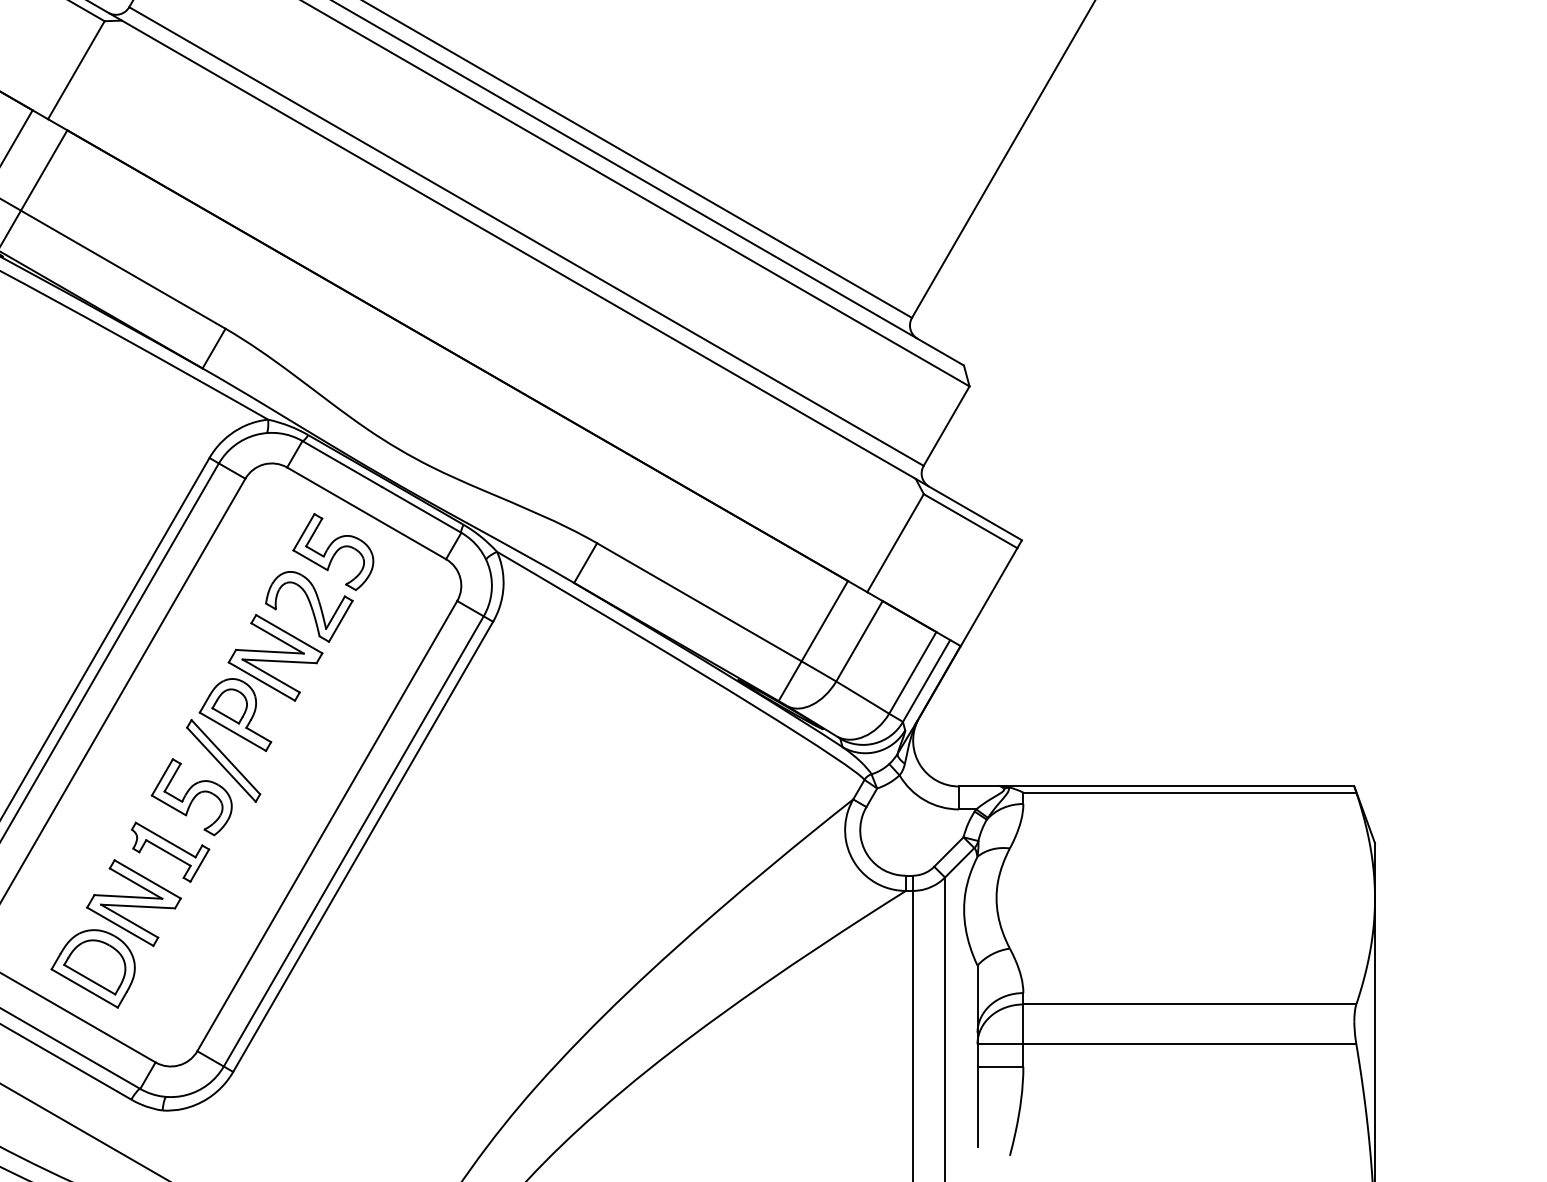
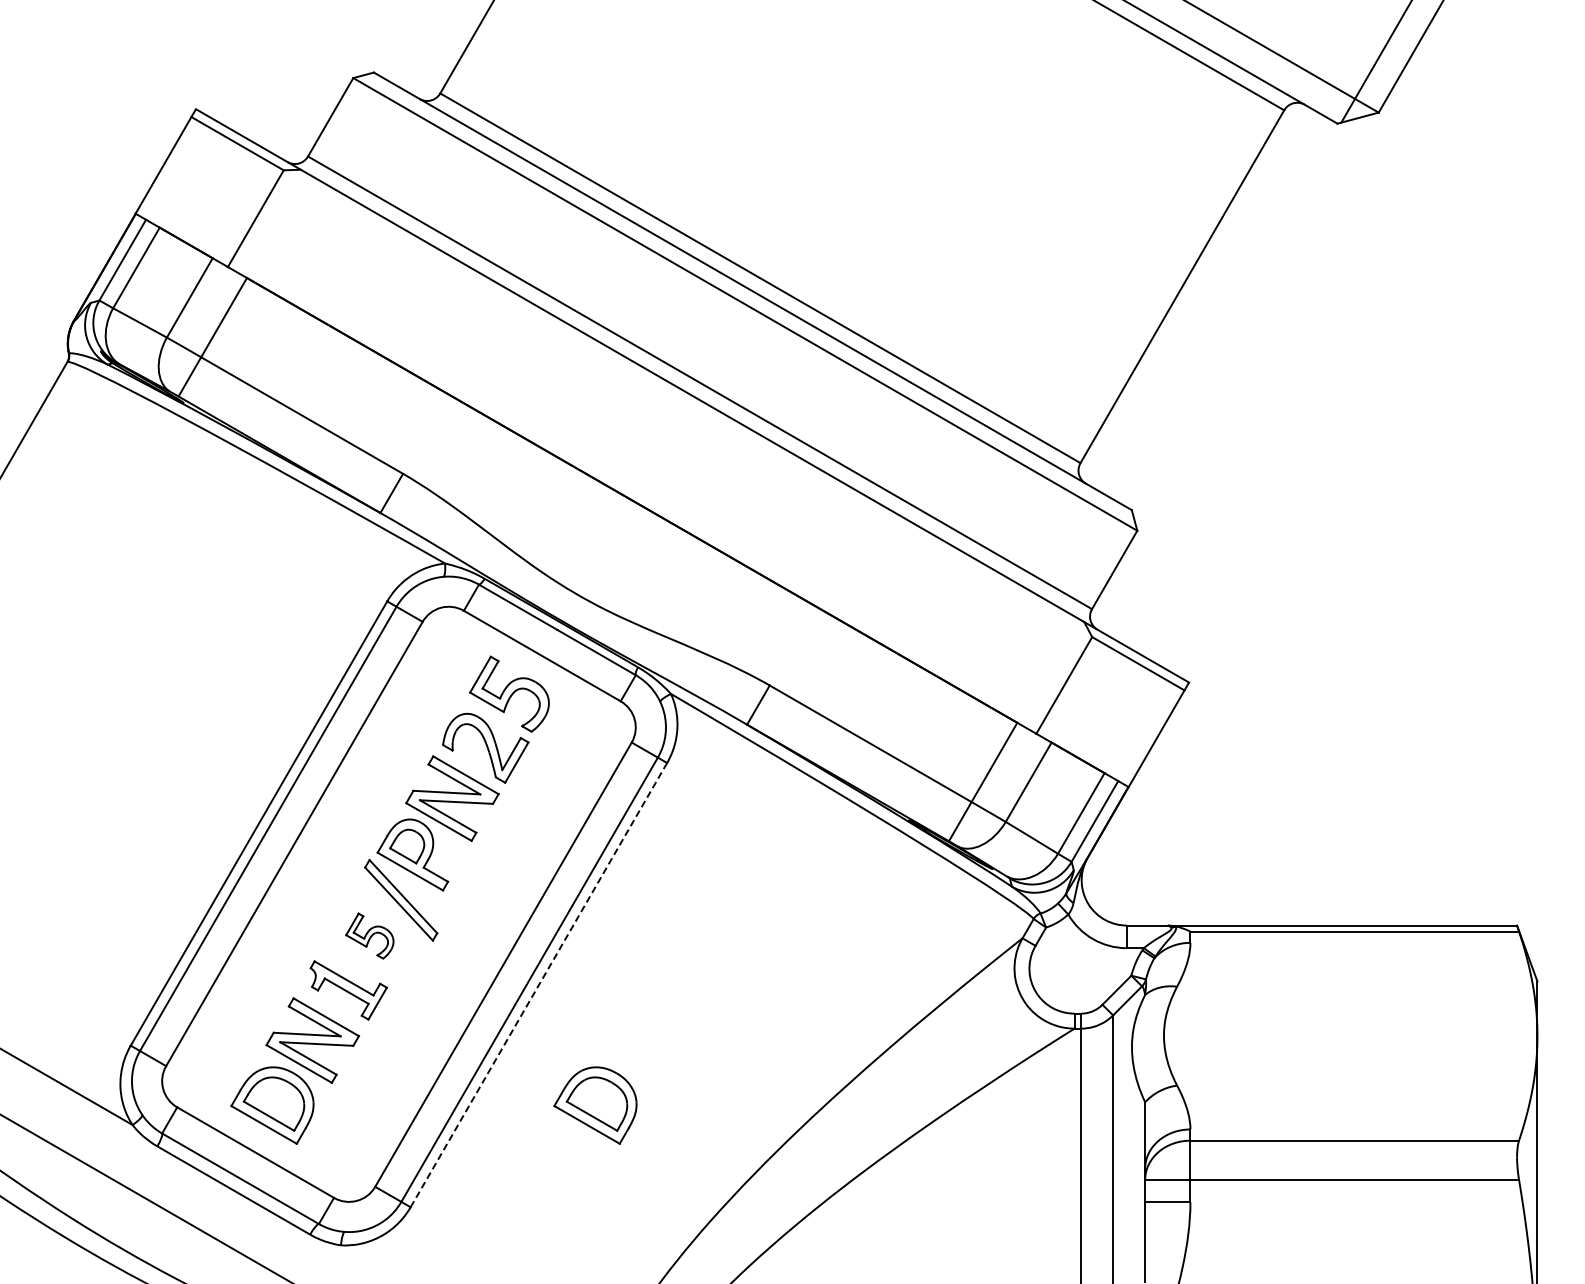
part: (191, 796) -> (369, 935), size x0.6
line: (363, 846) -> (539, 984), solid -> dashed
part: (420, 968) -> (595, 1105), added

